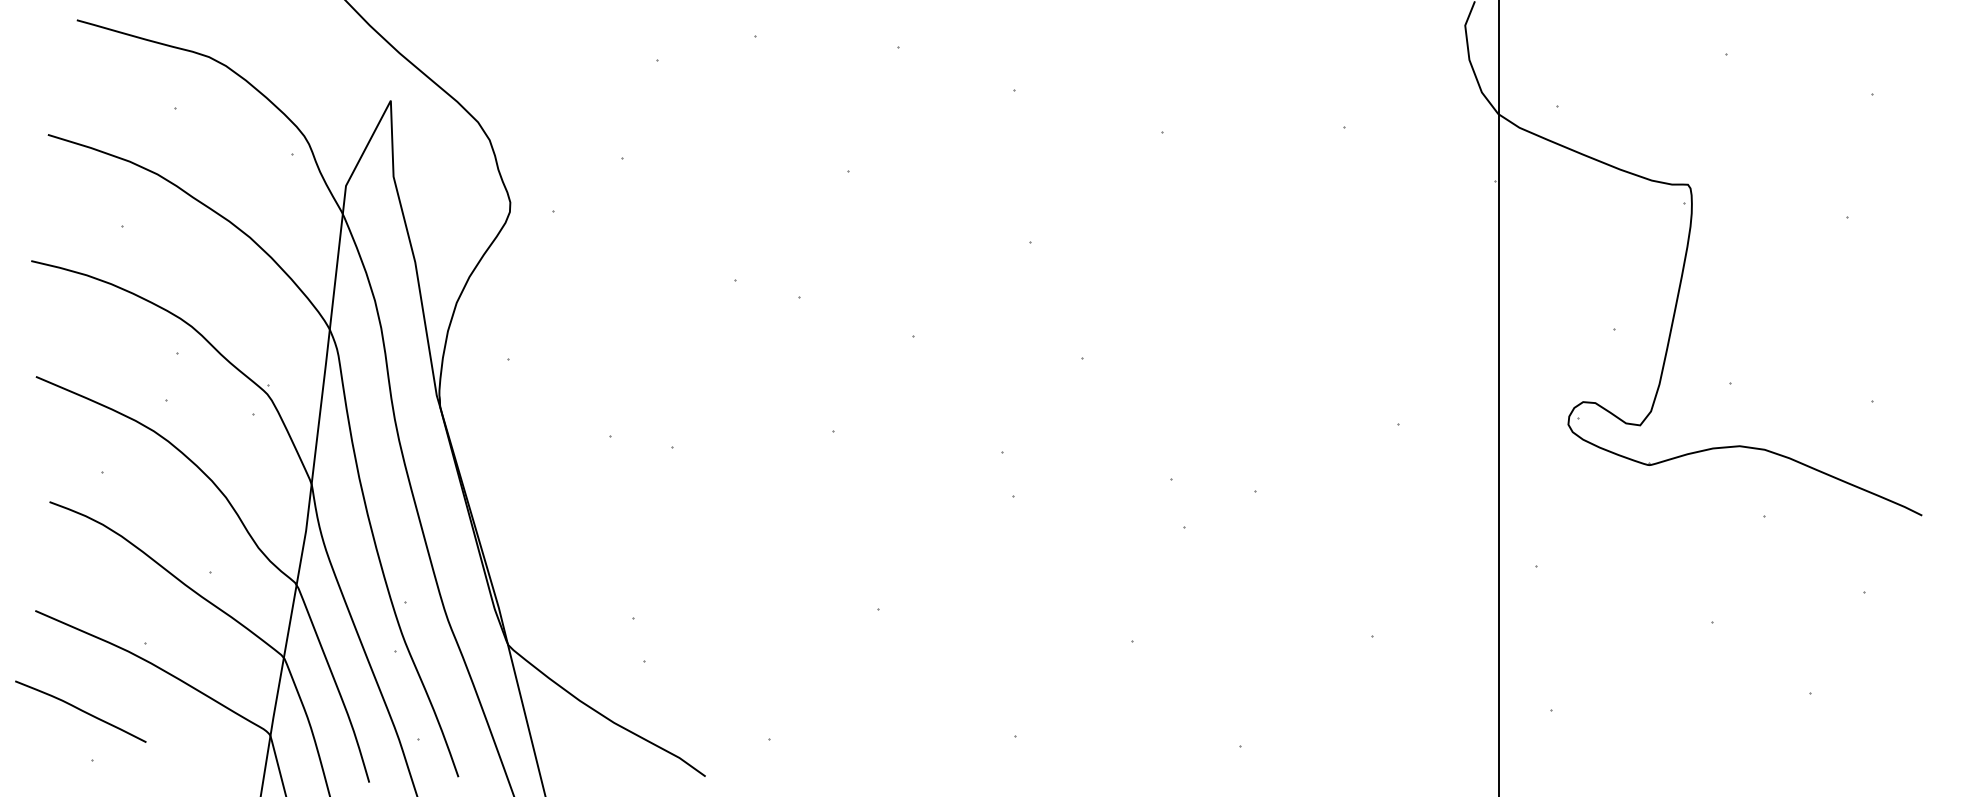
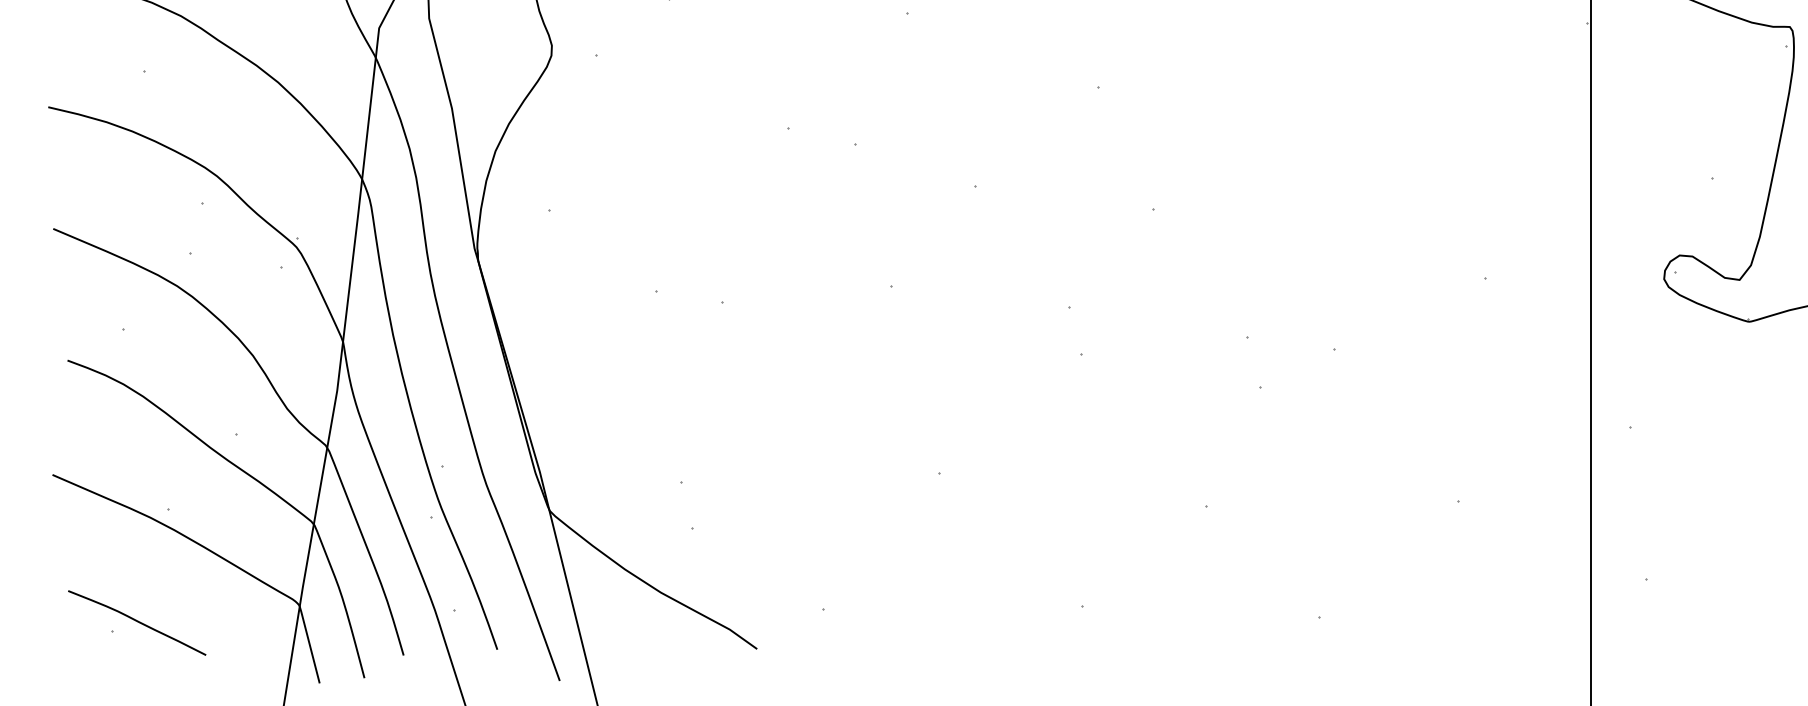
curve: (80, 710) -> (136, 621), moved

